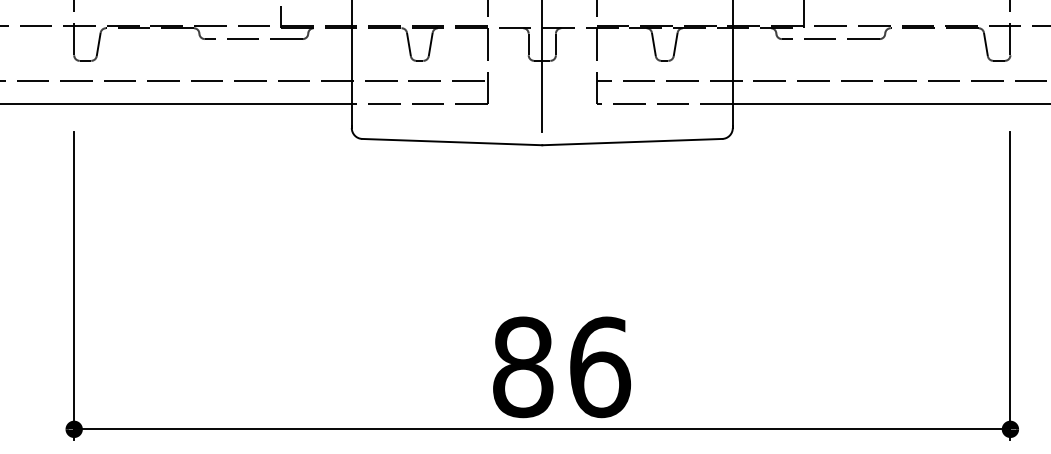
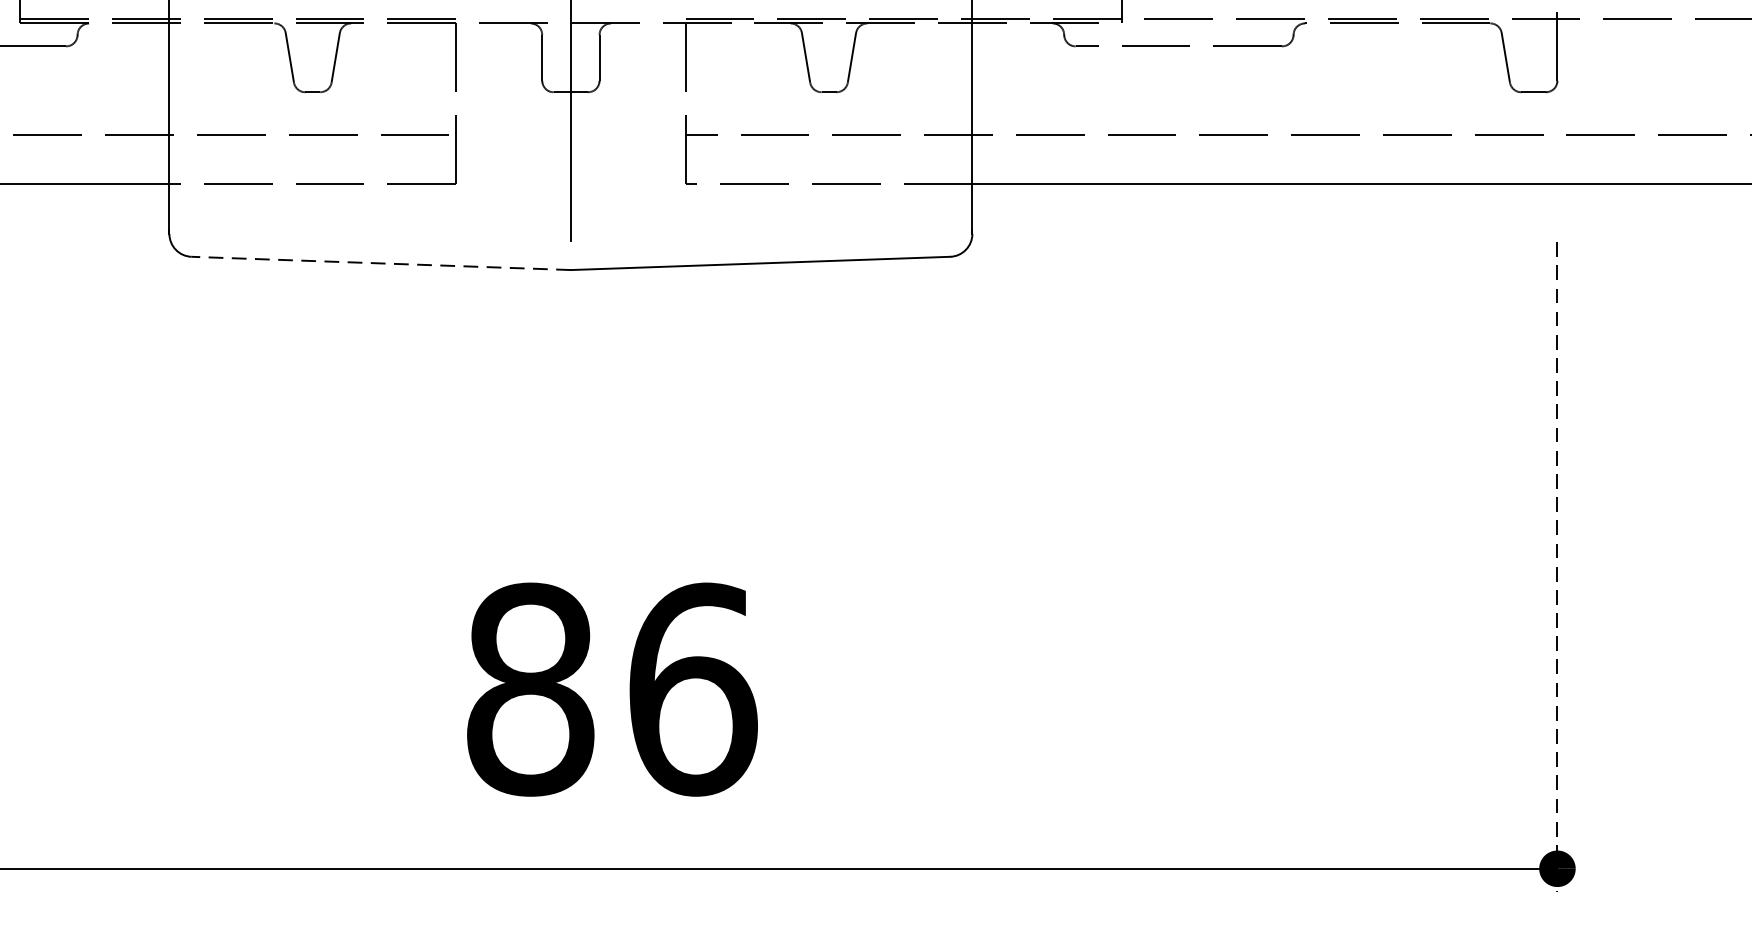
line: (451, 142) -> (379, 264), solid -> dashed
line: (1010, 286) -> (1557, 567), solid -> dashed
text: (561, 367) -> (611, 689), moved

